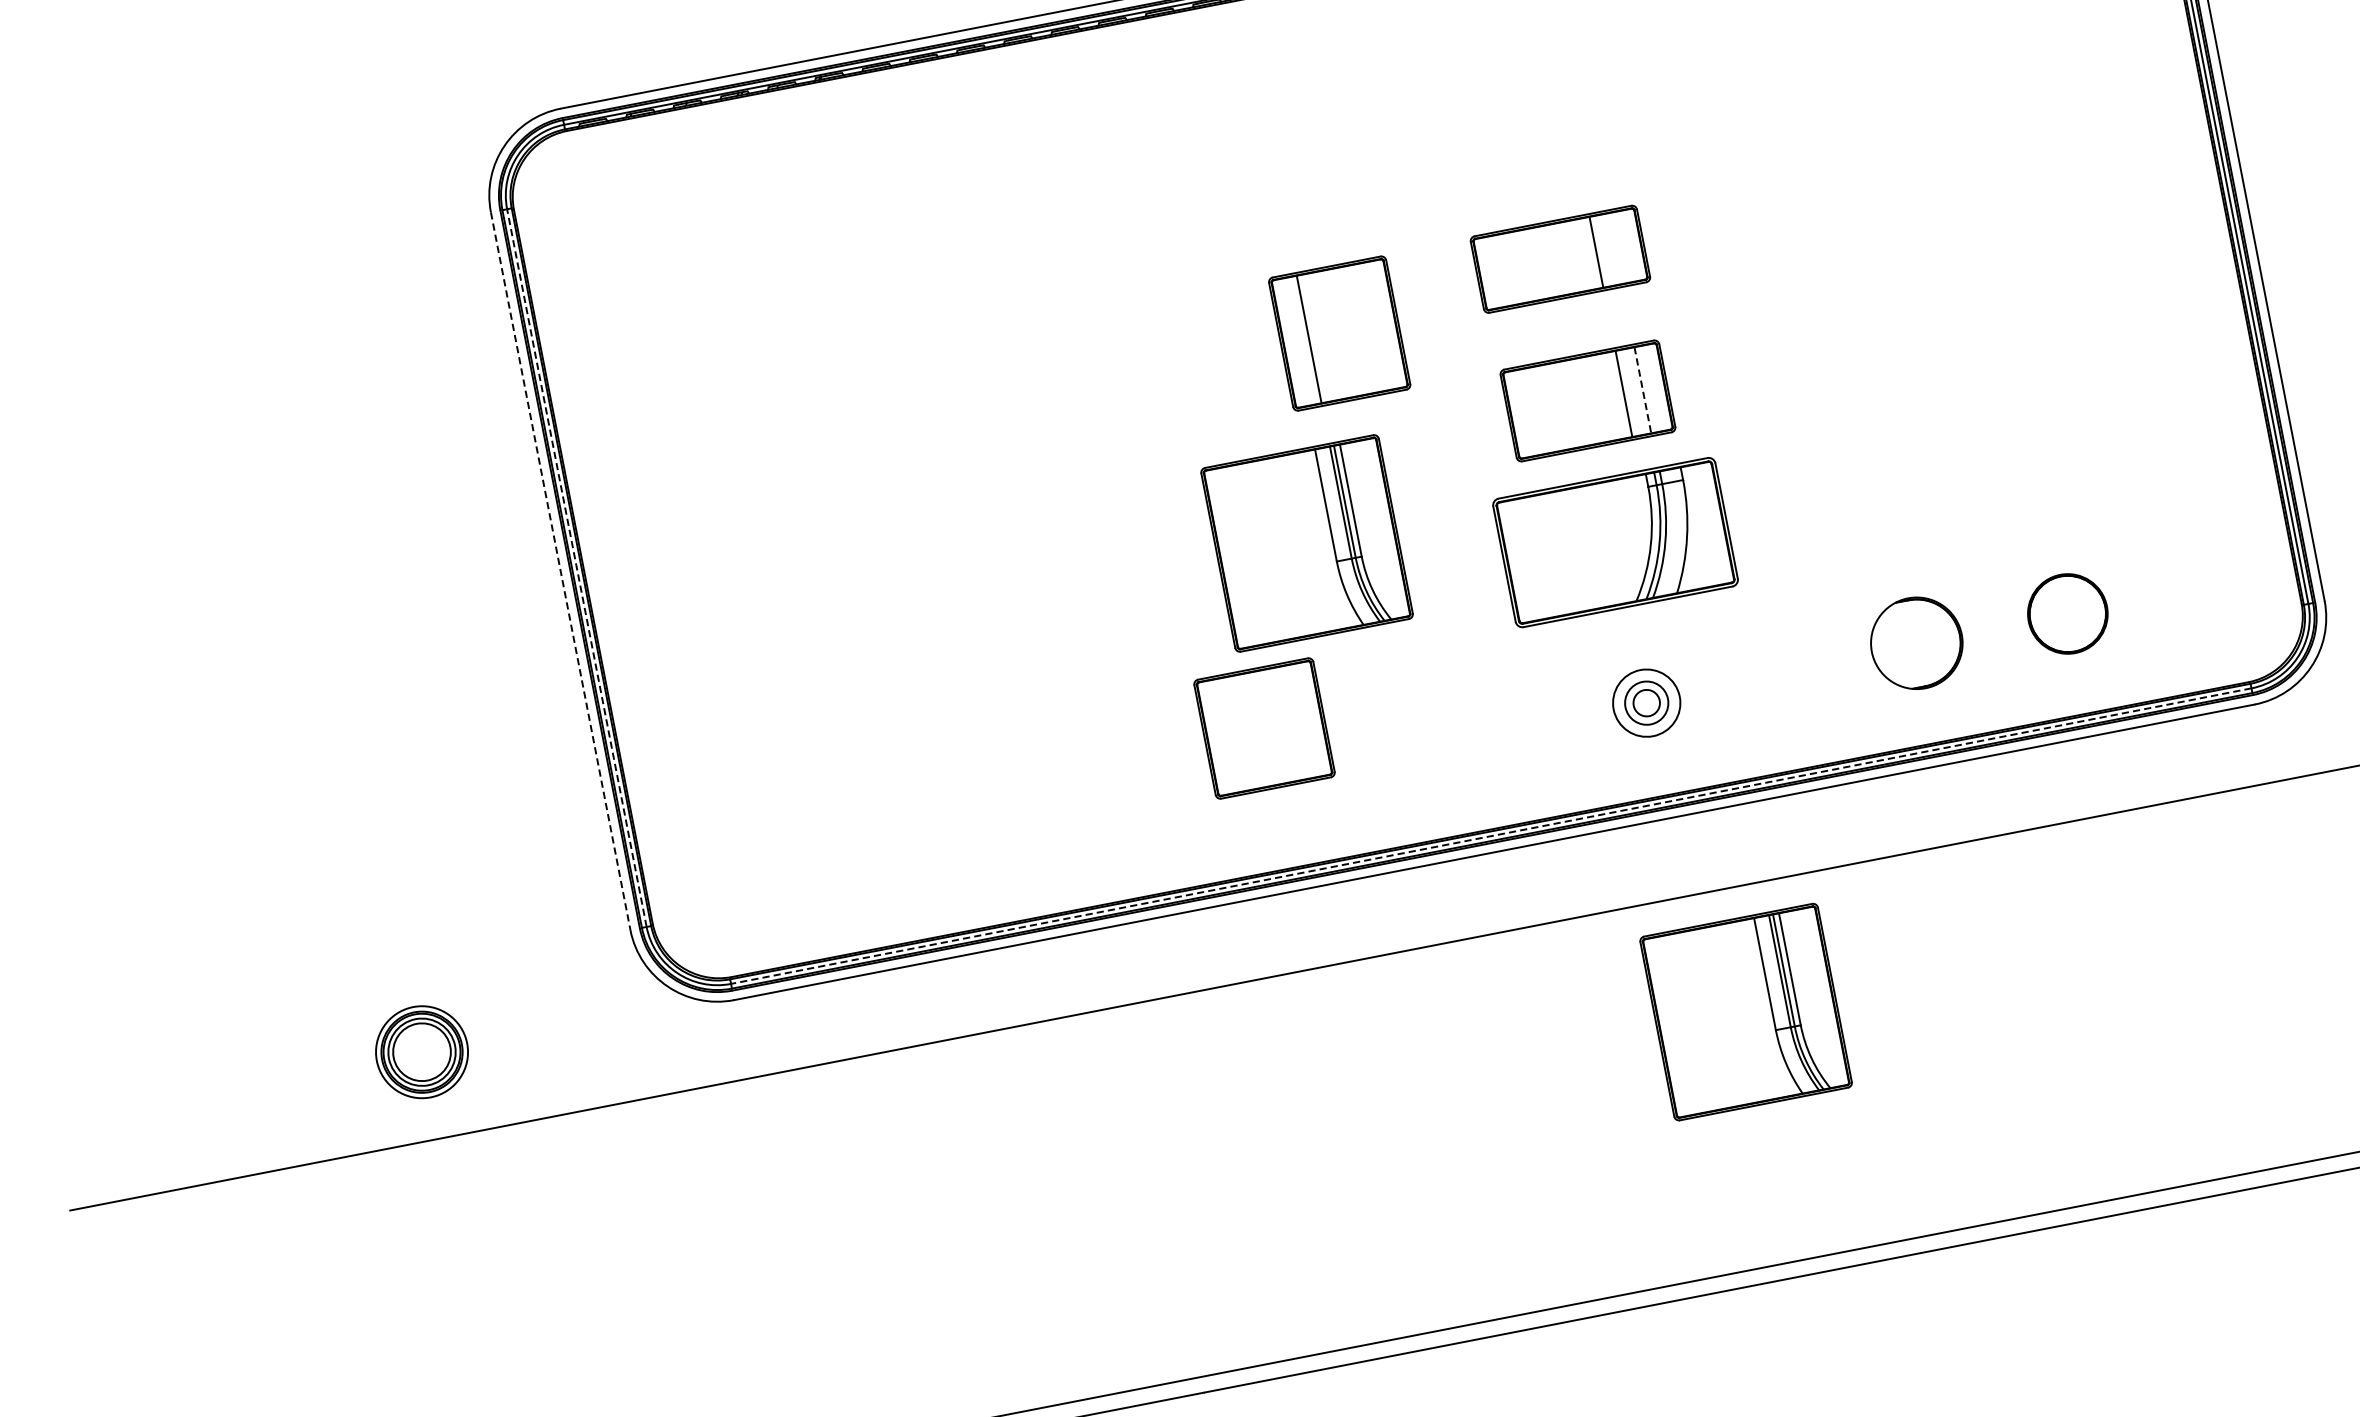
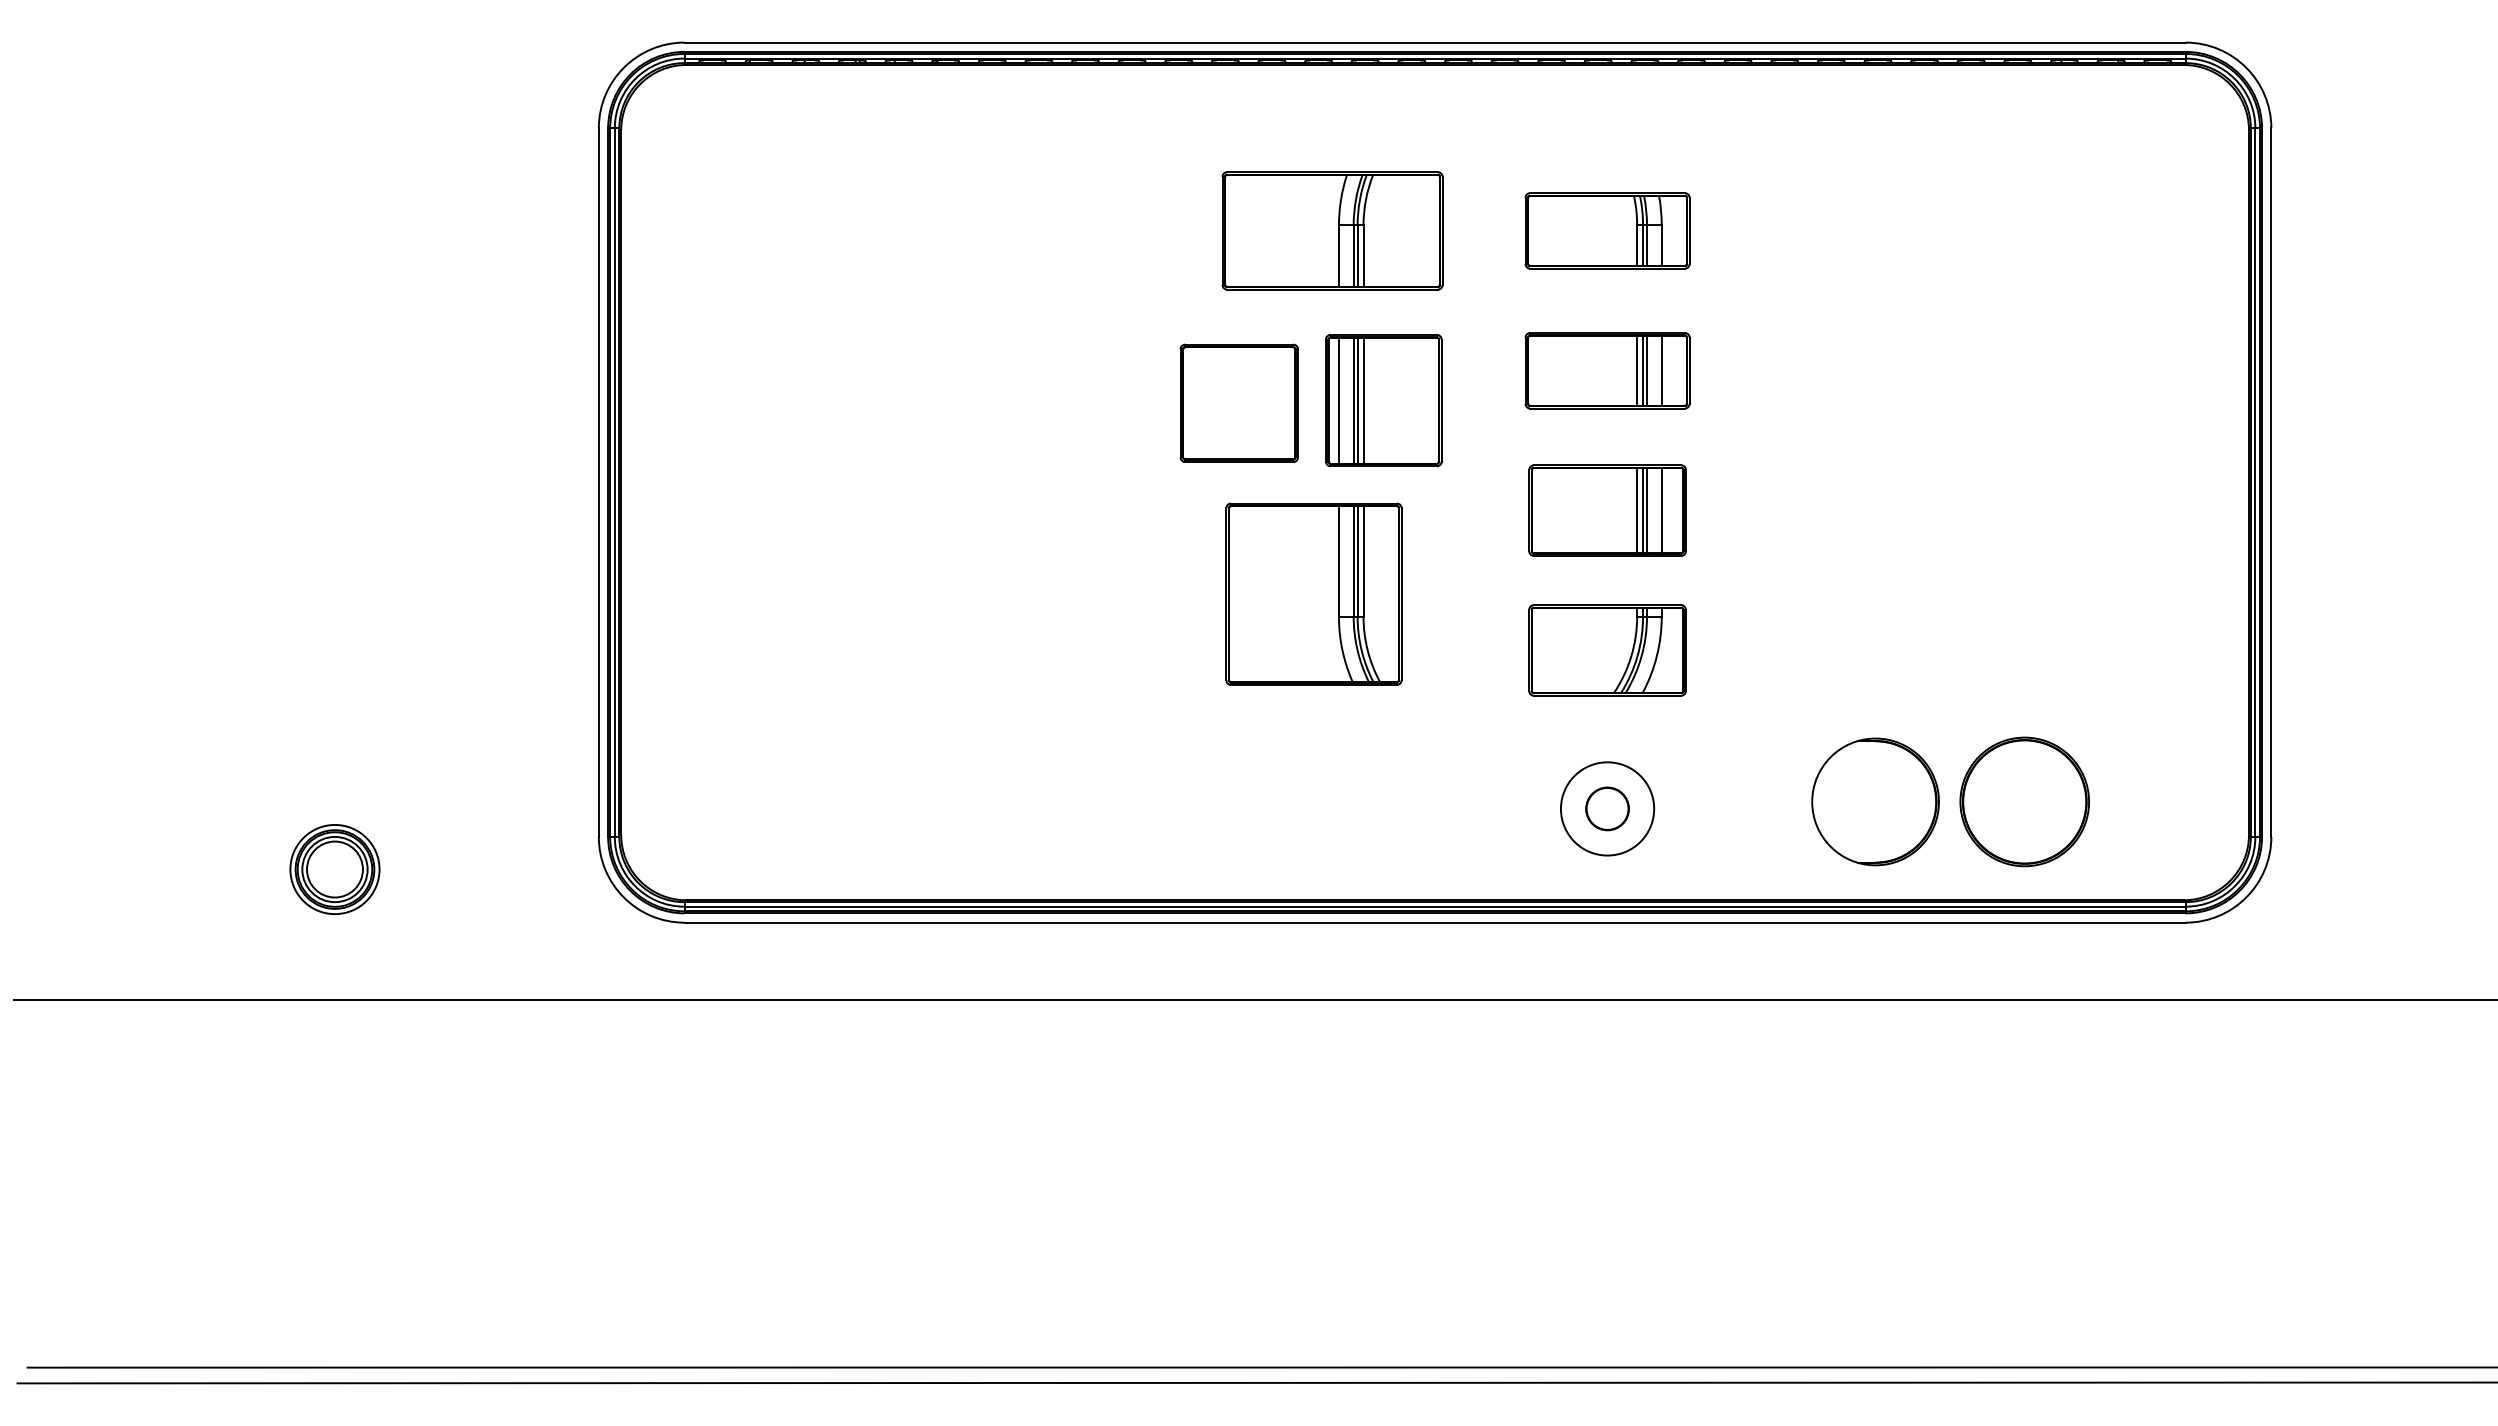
part: (1532, 117) -> (1607, 230), added
part: (1254, 171) -> (1332, 230), added
line: (1615, 248) -> (1661, 370), added
line: (1600, 251) -> (1647, 370), added
line: (1590, 253) -> (1637, 370), added
line: (1319, 337) -> (1363, 400), added
line: (1313, 338) -> (1357, 400), added
line: (1293, 342) -> (1338, 400), added
line: (1642, 390) -> (1661, 510), dashed -> solid
line: (1628, 393) -> (1647, 510), added
line: (1618, 394) -> (1637, 510), added
part: (1615, 542) -> (1607, 650), size x0.71
line: (576, 568) -> (614, 482), dashed -> solid
line: (560, 572) -> (598, 483), dashed -> solid
part: (2067, 613) -> (2024, 801), size x1.67
part: (1916, 642) -> (1875, 801), size x1.43
circle: (1646, 702) -> (1607, 808), size x1.43
circle: (1646, 702) -> (1607, 808), size x1.67
part: (1263, 727) -> (1238, 402), moved
line: (1490, 836) -> (1434, 906), dashed -> solid
part: (1745, 1011) -> (1644, 1120), removed
part: (421, 1052) -> (334, 869), moved

